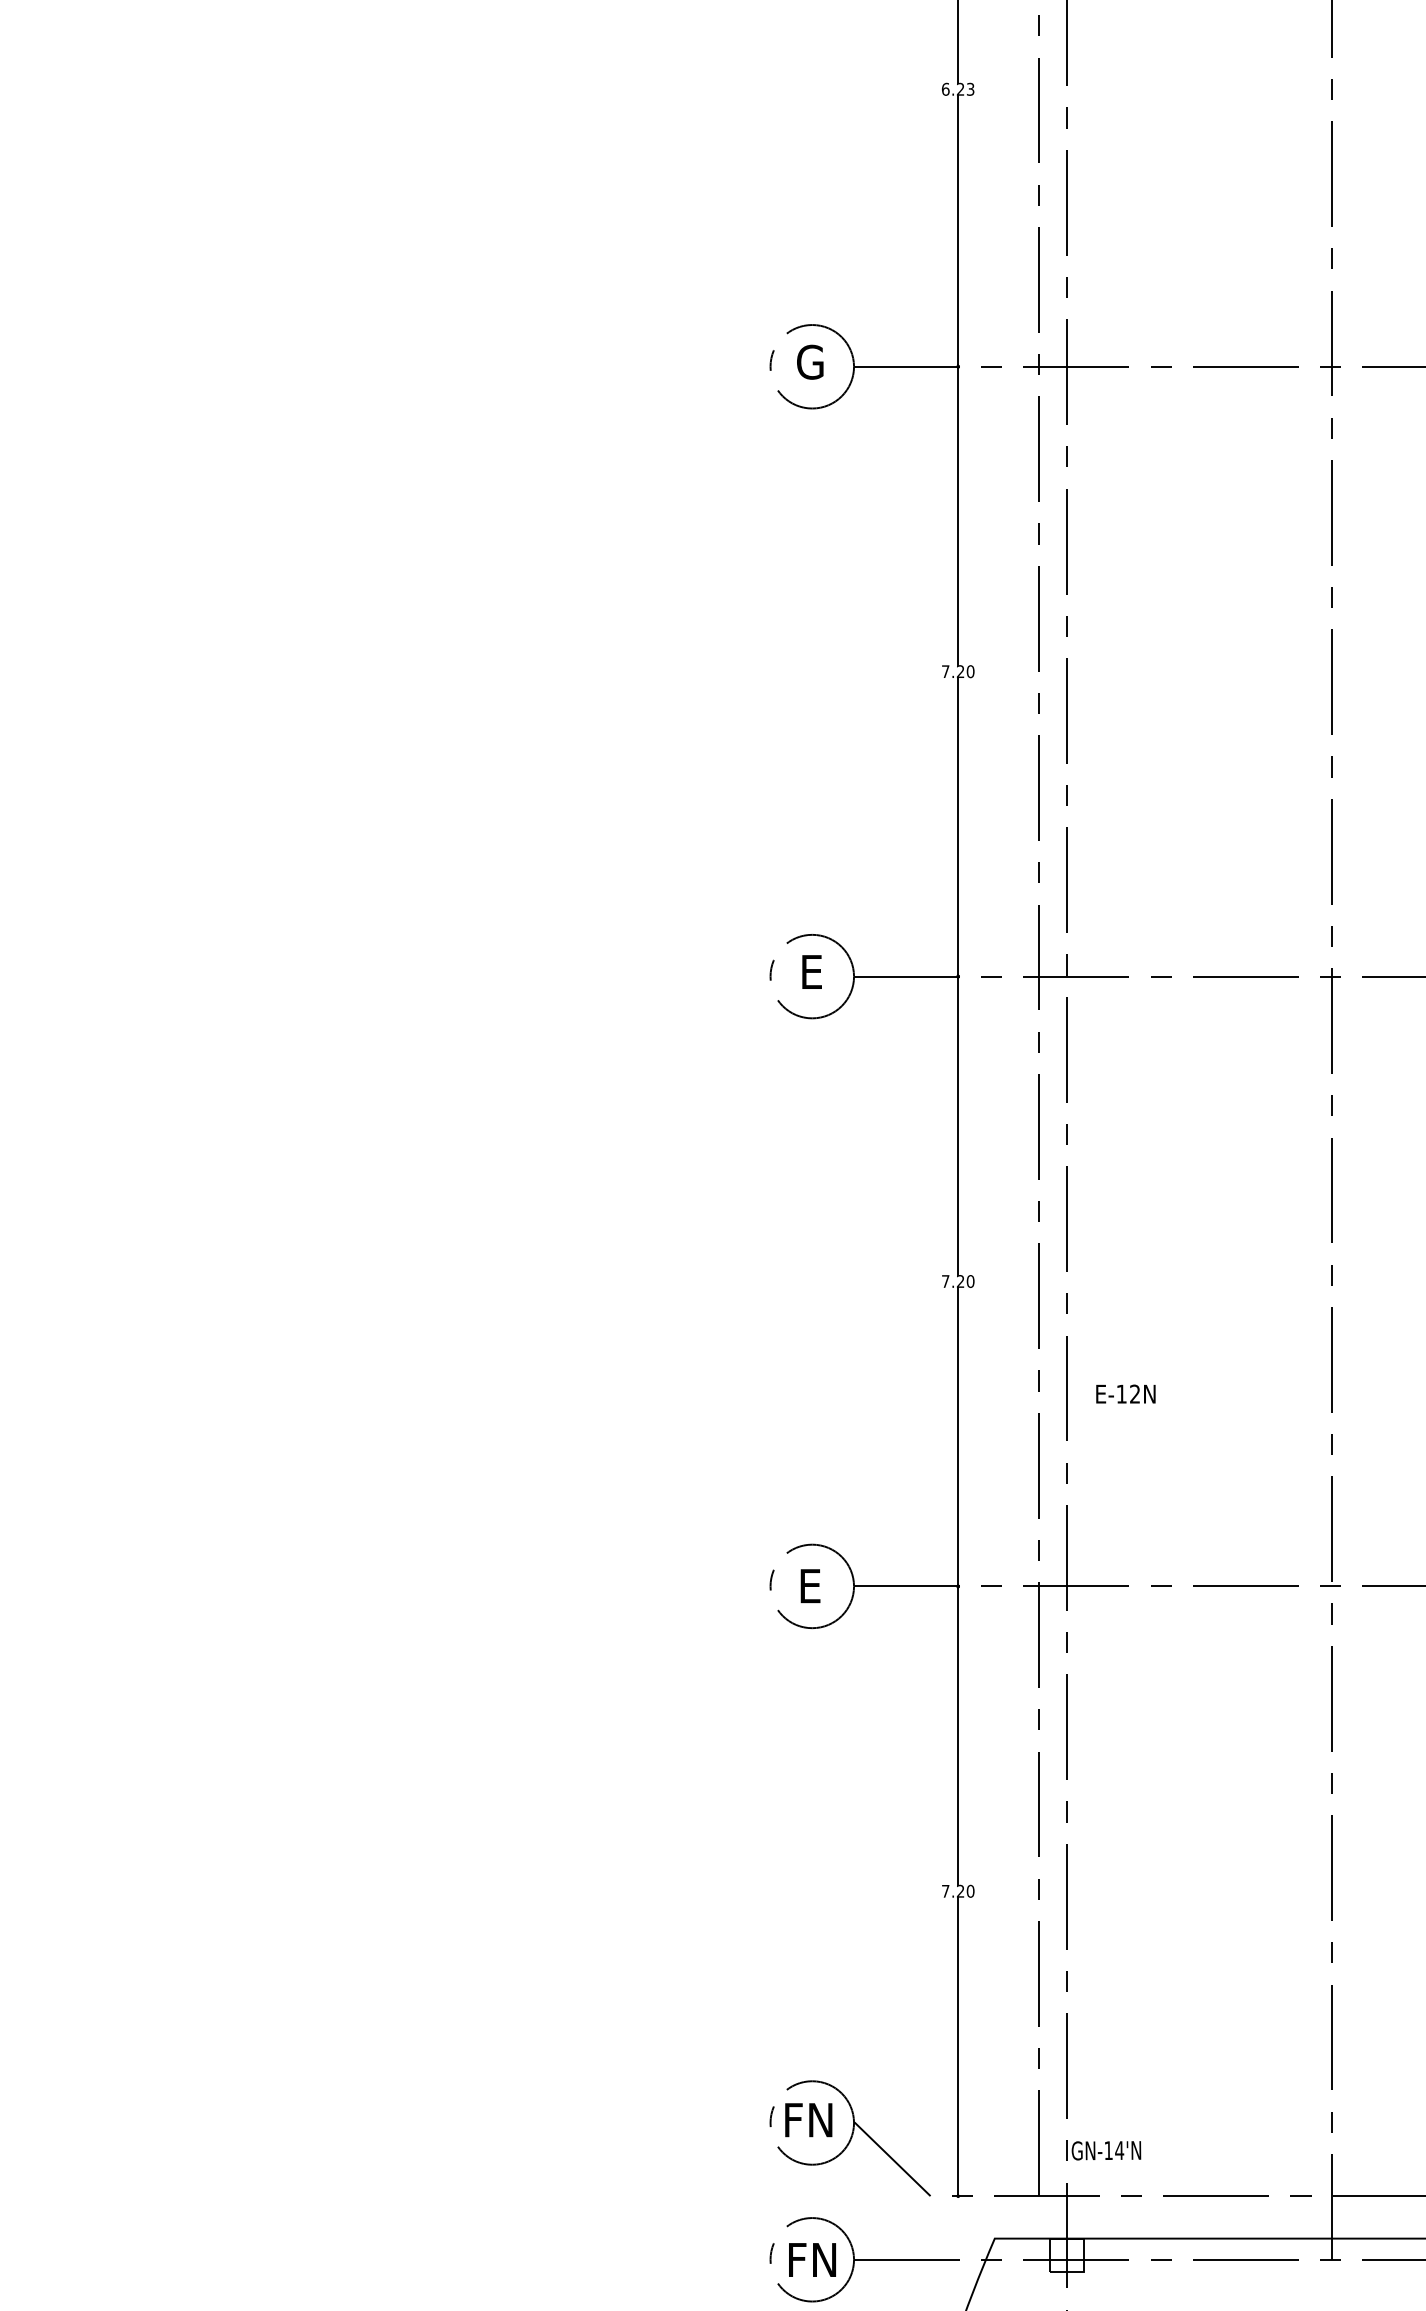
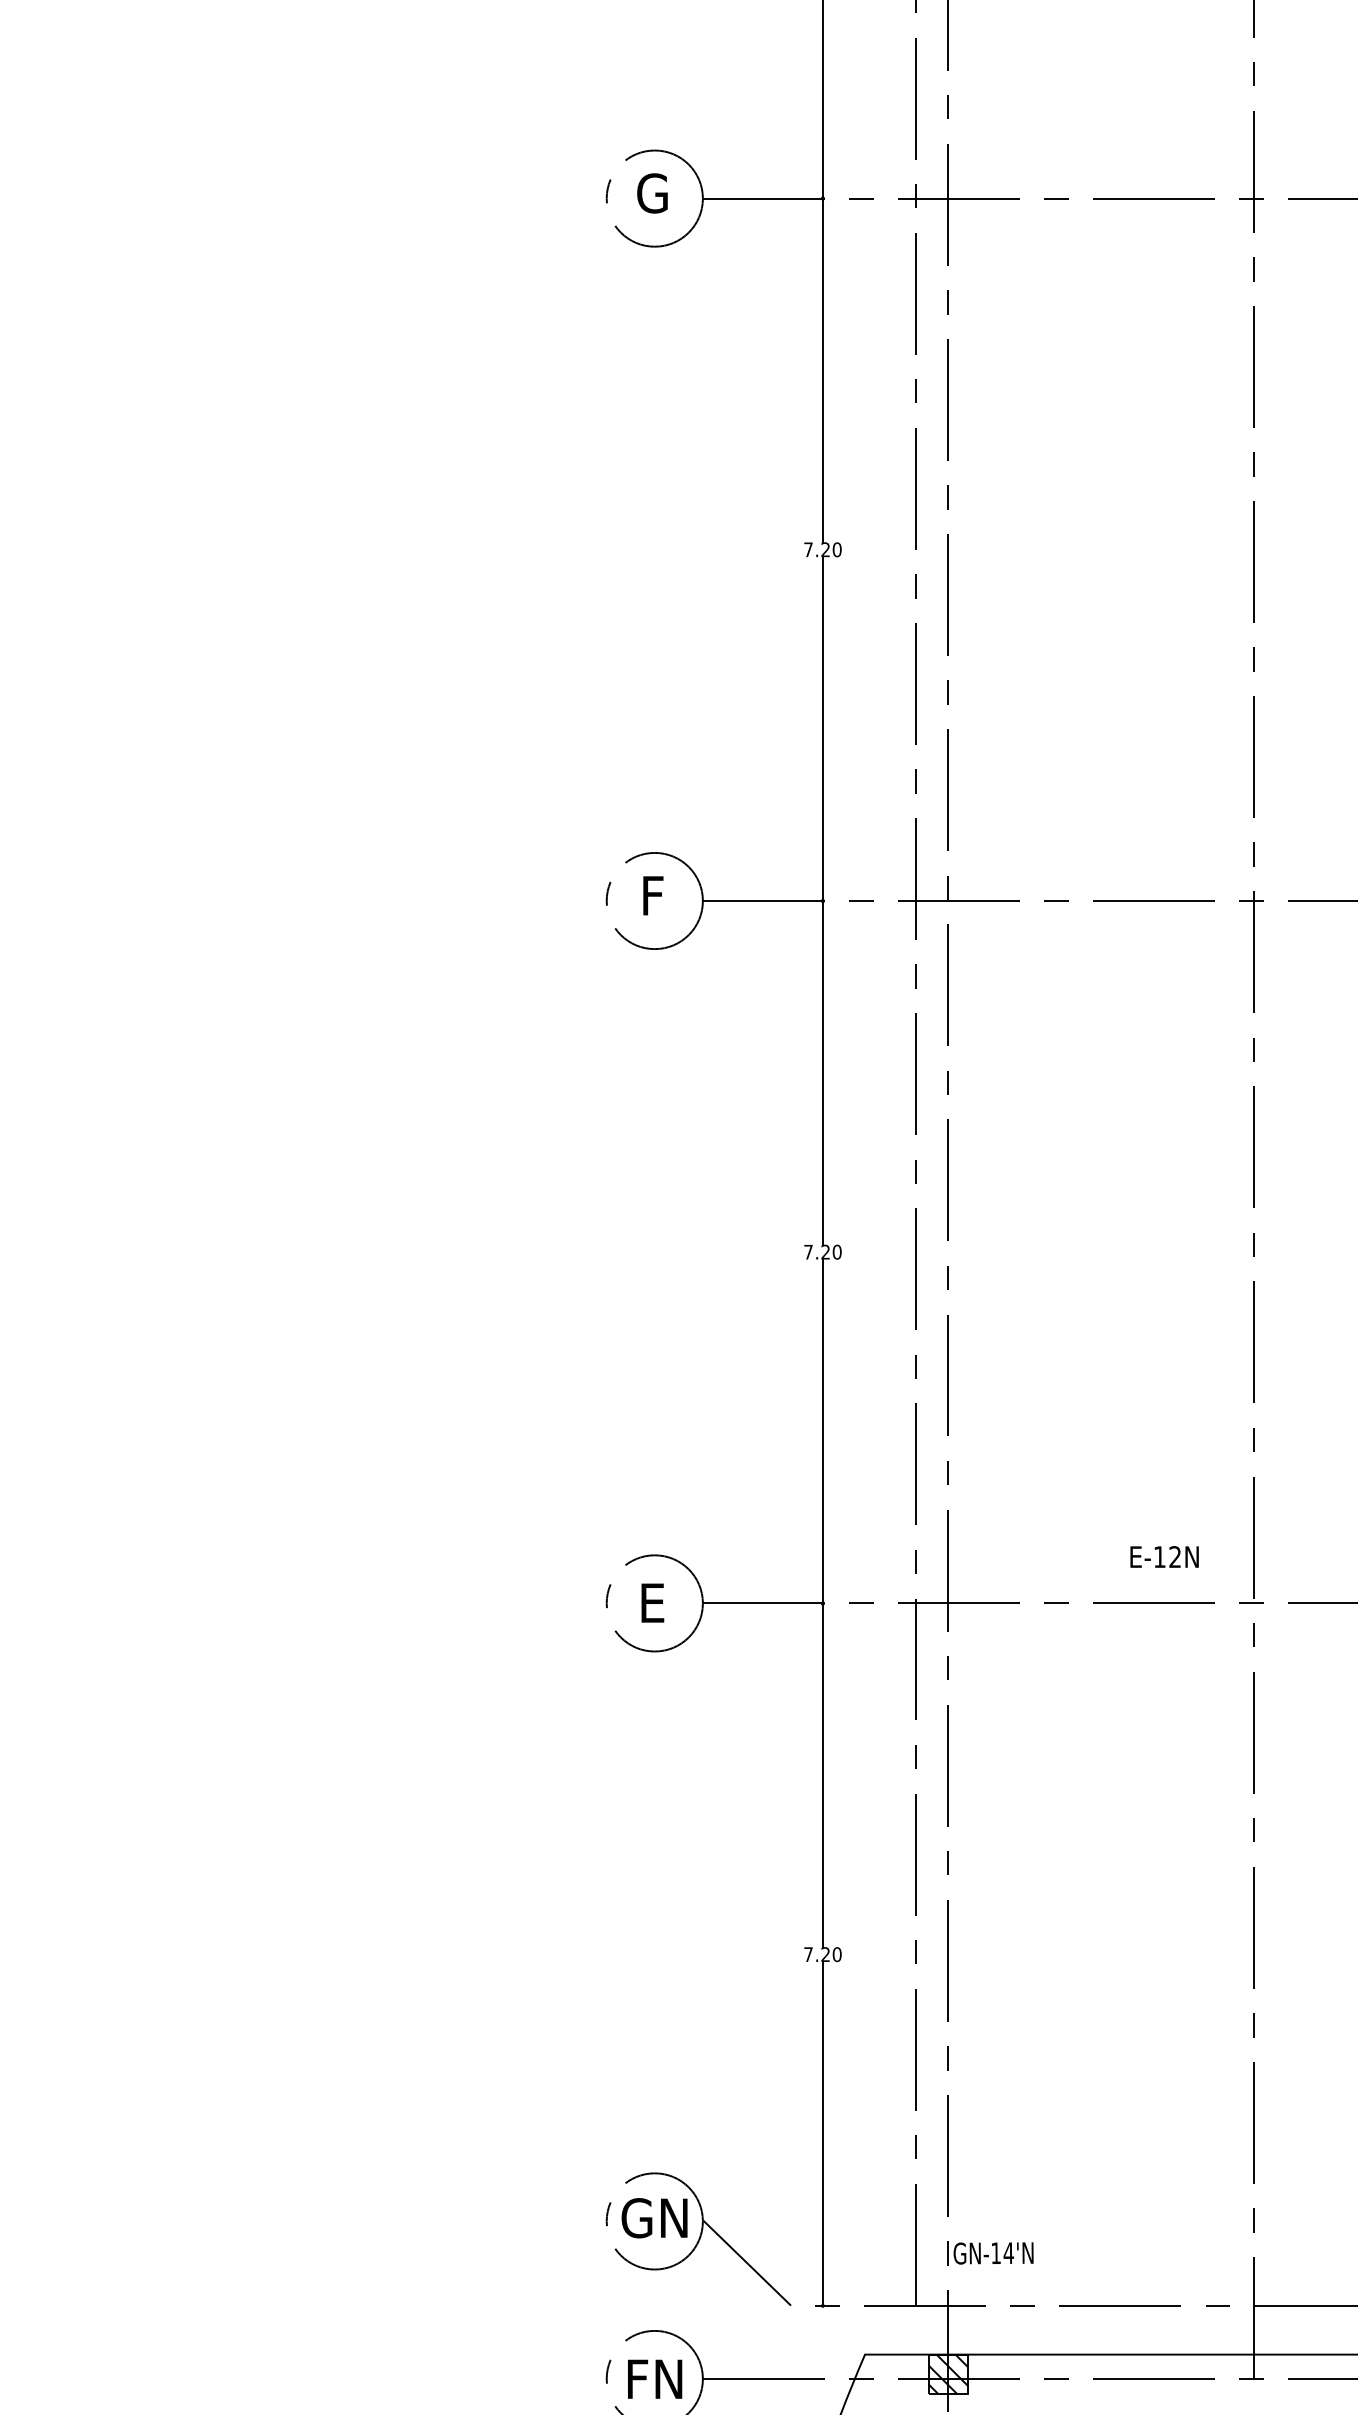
text: (813, 971) -> (656, 895), E -> F
text: (1125, 1393) -> (1164, 1556), moved
text: (811, 2119) -> (653, 2217), FN -> GN
hatch: (1066, 2255) -> (947, 2374), added

